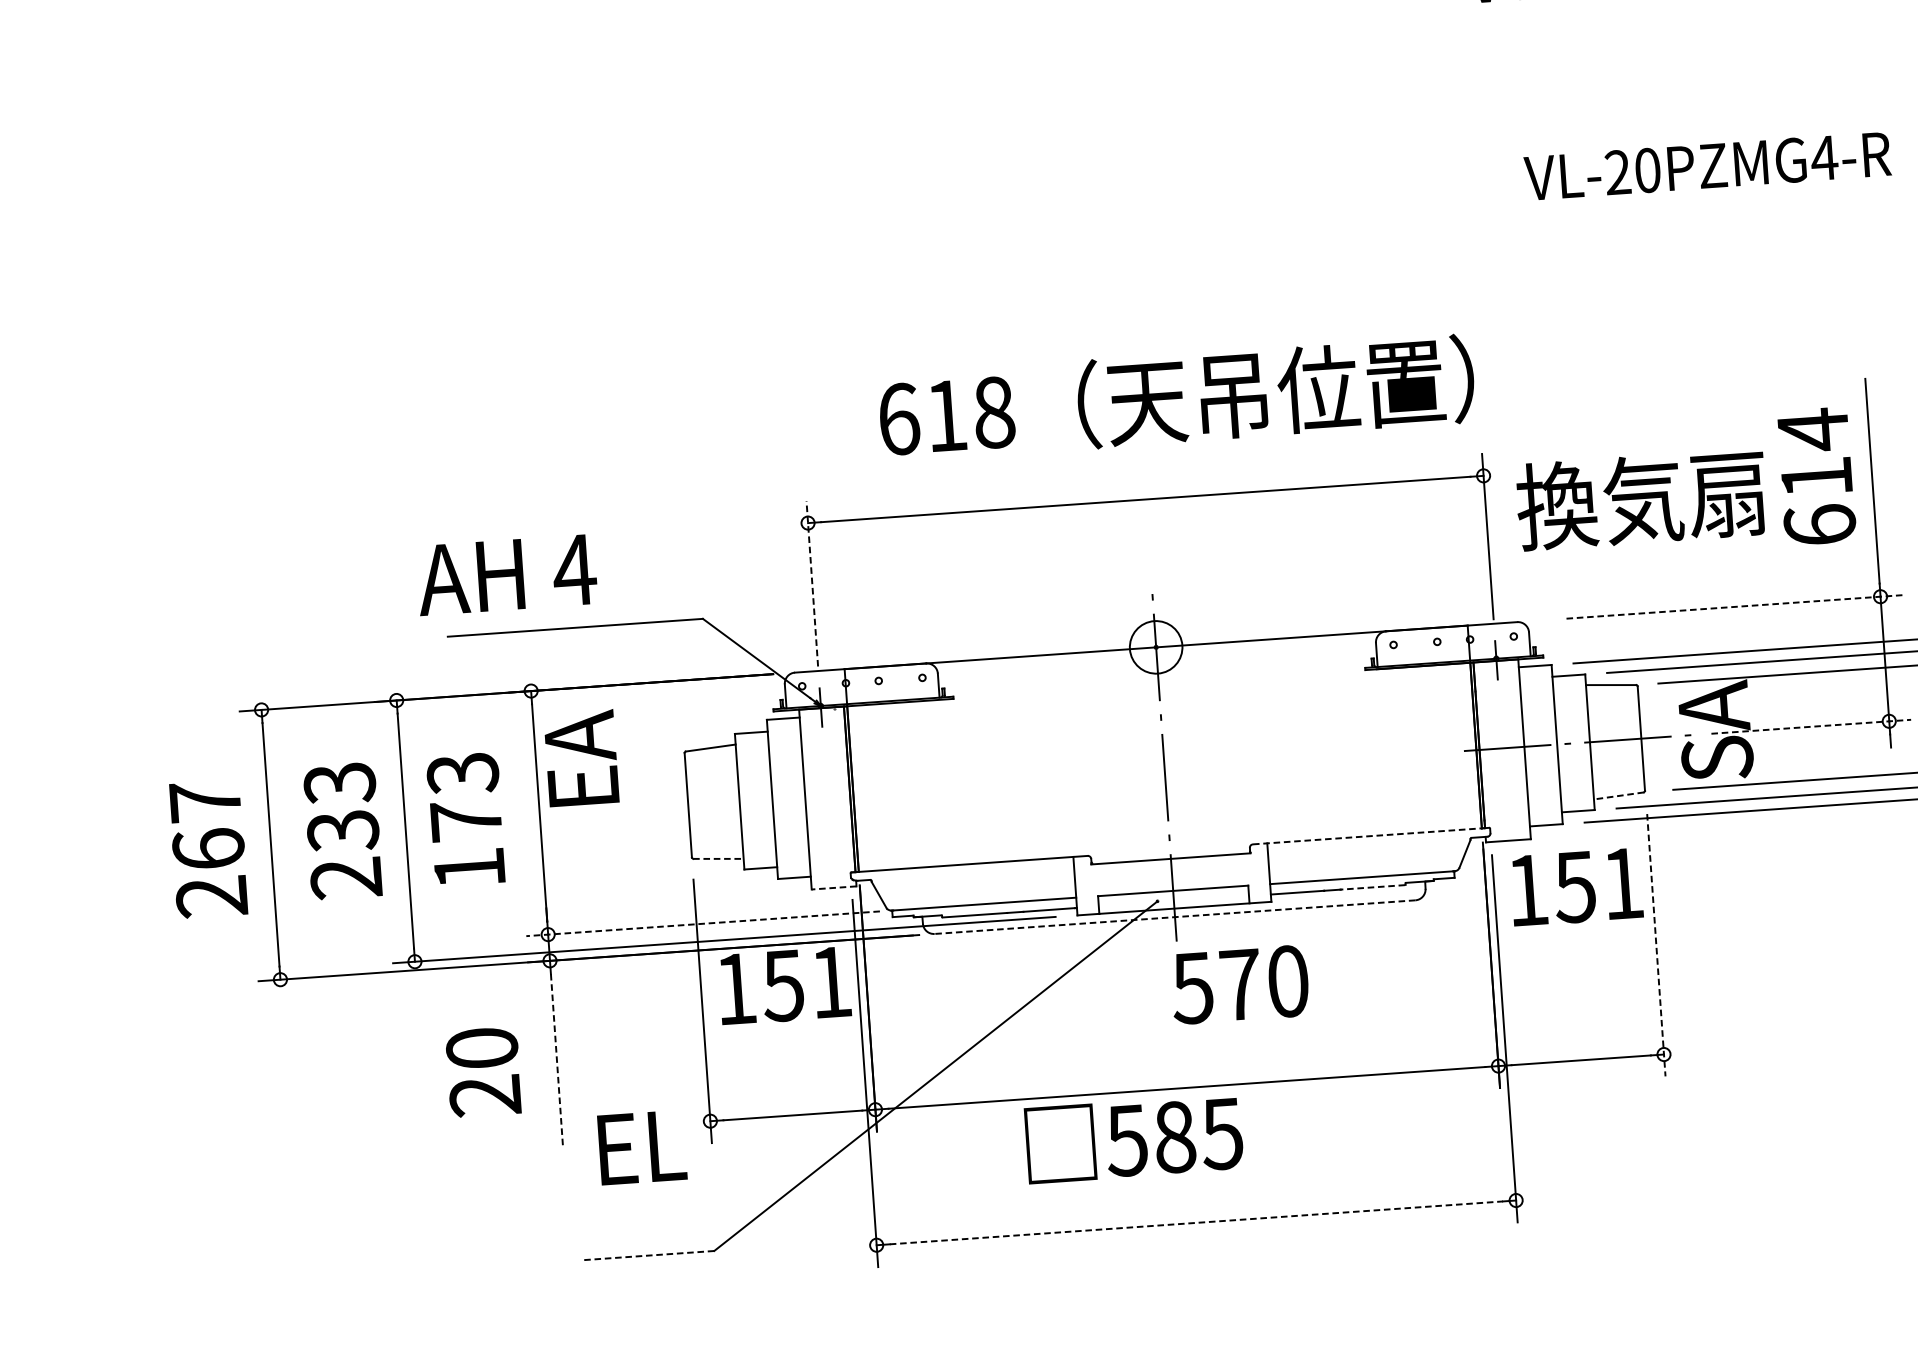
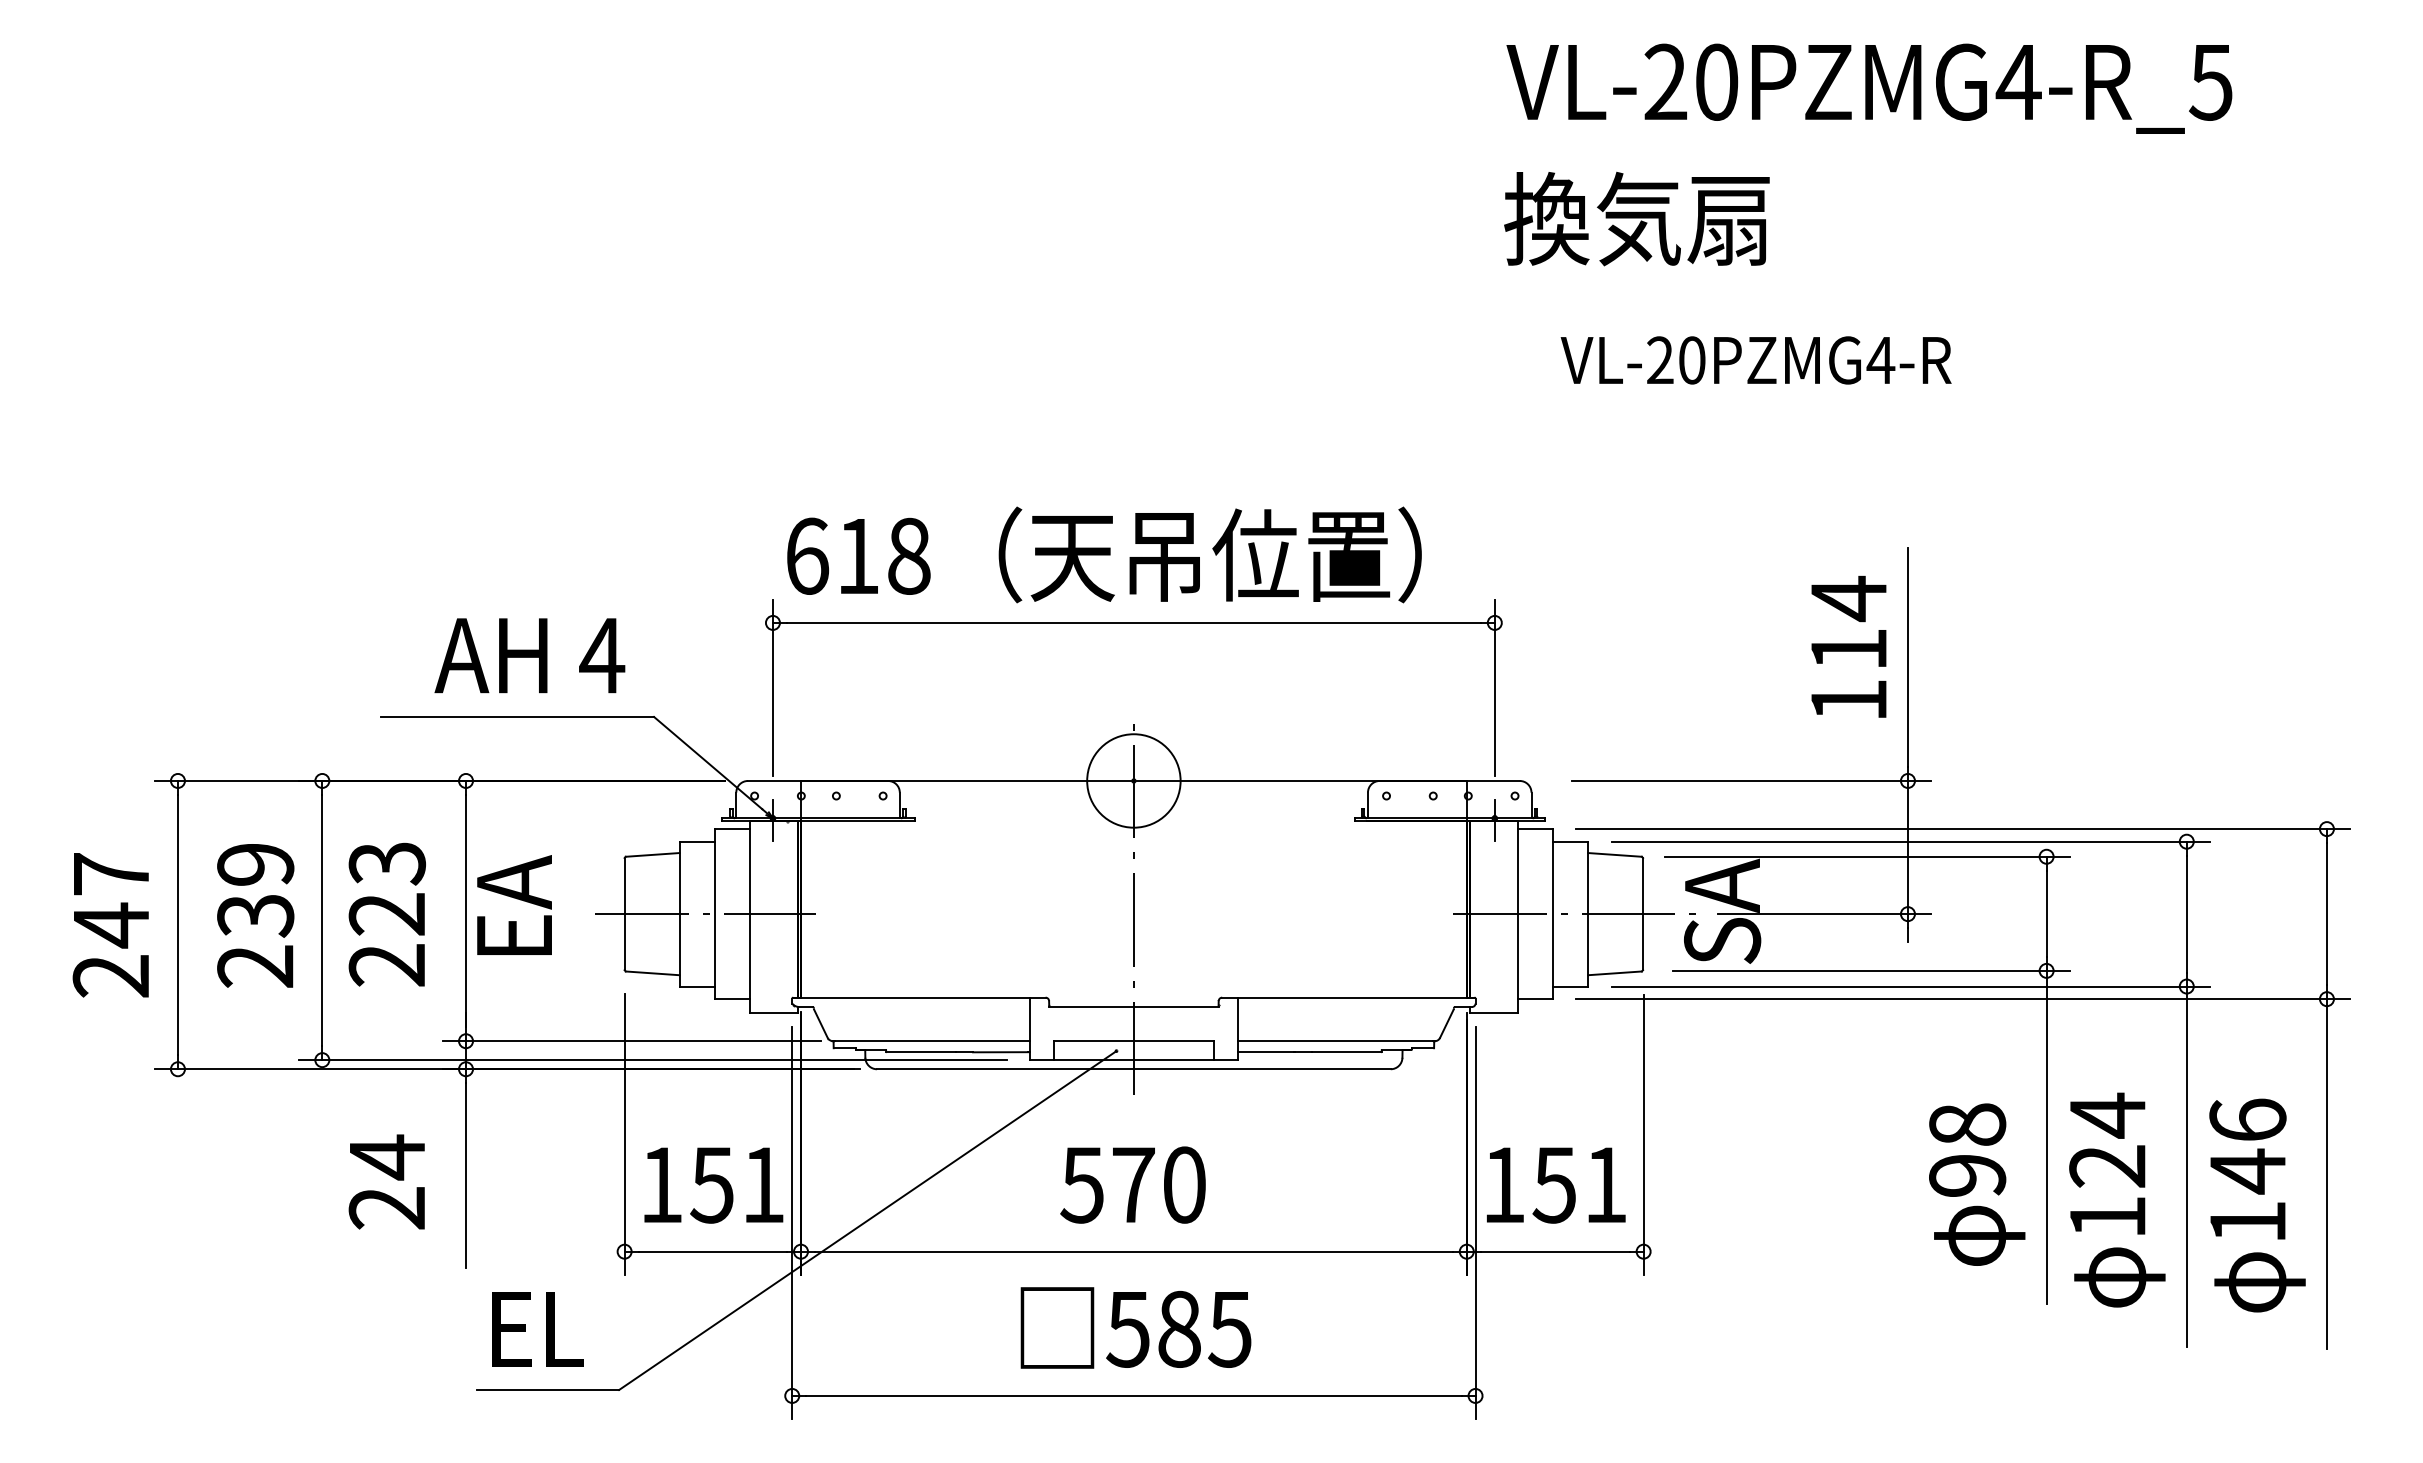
text: (1707, 166) -> (1755, 360), moved
text: (1176, 398) -> (1104, 554), moved
text: (1641, 499) -> (1636, 218), moved
text: (1819, 524) -> (1848, 699), 614 -> 114
text: (506, 574) -> (529, 655), moved
line: (811, 583) -> (772, 687), dashed -> solid
line: (1735, 606) -> (1752, 780), dashed -> solid
circle: (1155, 646) -> (1133, 780), size x1.67
line: (1811, 727) -> (1824, 914), dashed -> solid
text: (581, 757) -> (514, 904), moved
text: (339, 783) -> (255, 865), 233 -> 239
line: (1619, 796) -> (1615, 973), dashed -> solid
line: (764, 800) -> (705, 914), added
line: (1371, 835) -> (1348, 997), dashed -> solid
text: (467, 844) -> (386, 939), 173 -> 223
text: (207, 849) -> (110, 925), 267 -> 247
line: (718, 859) -> (652, 973), dashed -> solid
line: (834, 887) -> (773, 1012), dashed -> solid
line: (1371, 887) -> (1345, 1052), dashed -> solid
text: (1576, 887) -> (1556, 1185), moved
line: (1174, 917) -> (1133, 1069), dashed -> solid
line: (703, 924) -> (631, 1041), dashed -> solid
line: (1656, 945) -> (1643, 1135), dashed -> solid
text: (1239, 984) -> (1132, 1184), moved
text: (784, 986) -> (713, 1185), moved
text: (481, 1048) -> (386, 1157), 20 -> 24
line: (557, 1061) -> (466, 1176), dashed -> solid
text: (1133, 1138) -> (1135, 1327), moved
text: (641, 1147) -> (537, 1329), moved
line: (1196, 1222) -> (1133, 1395), dashed -> solid
line: (647, 1255) -> (547, 1389), dashed -> solid

